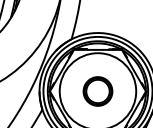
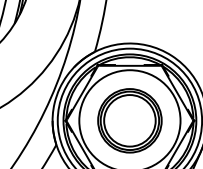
part: (97, 91) -> (129, 120), size x1.67

